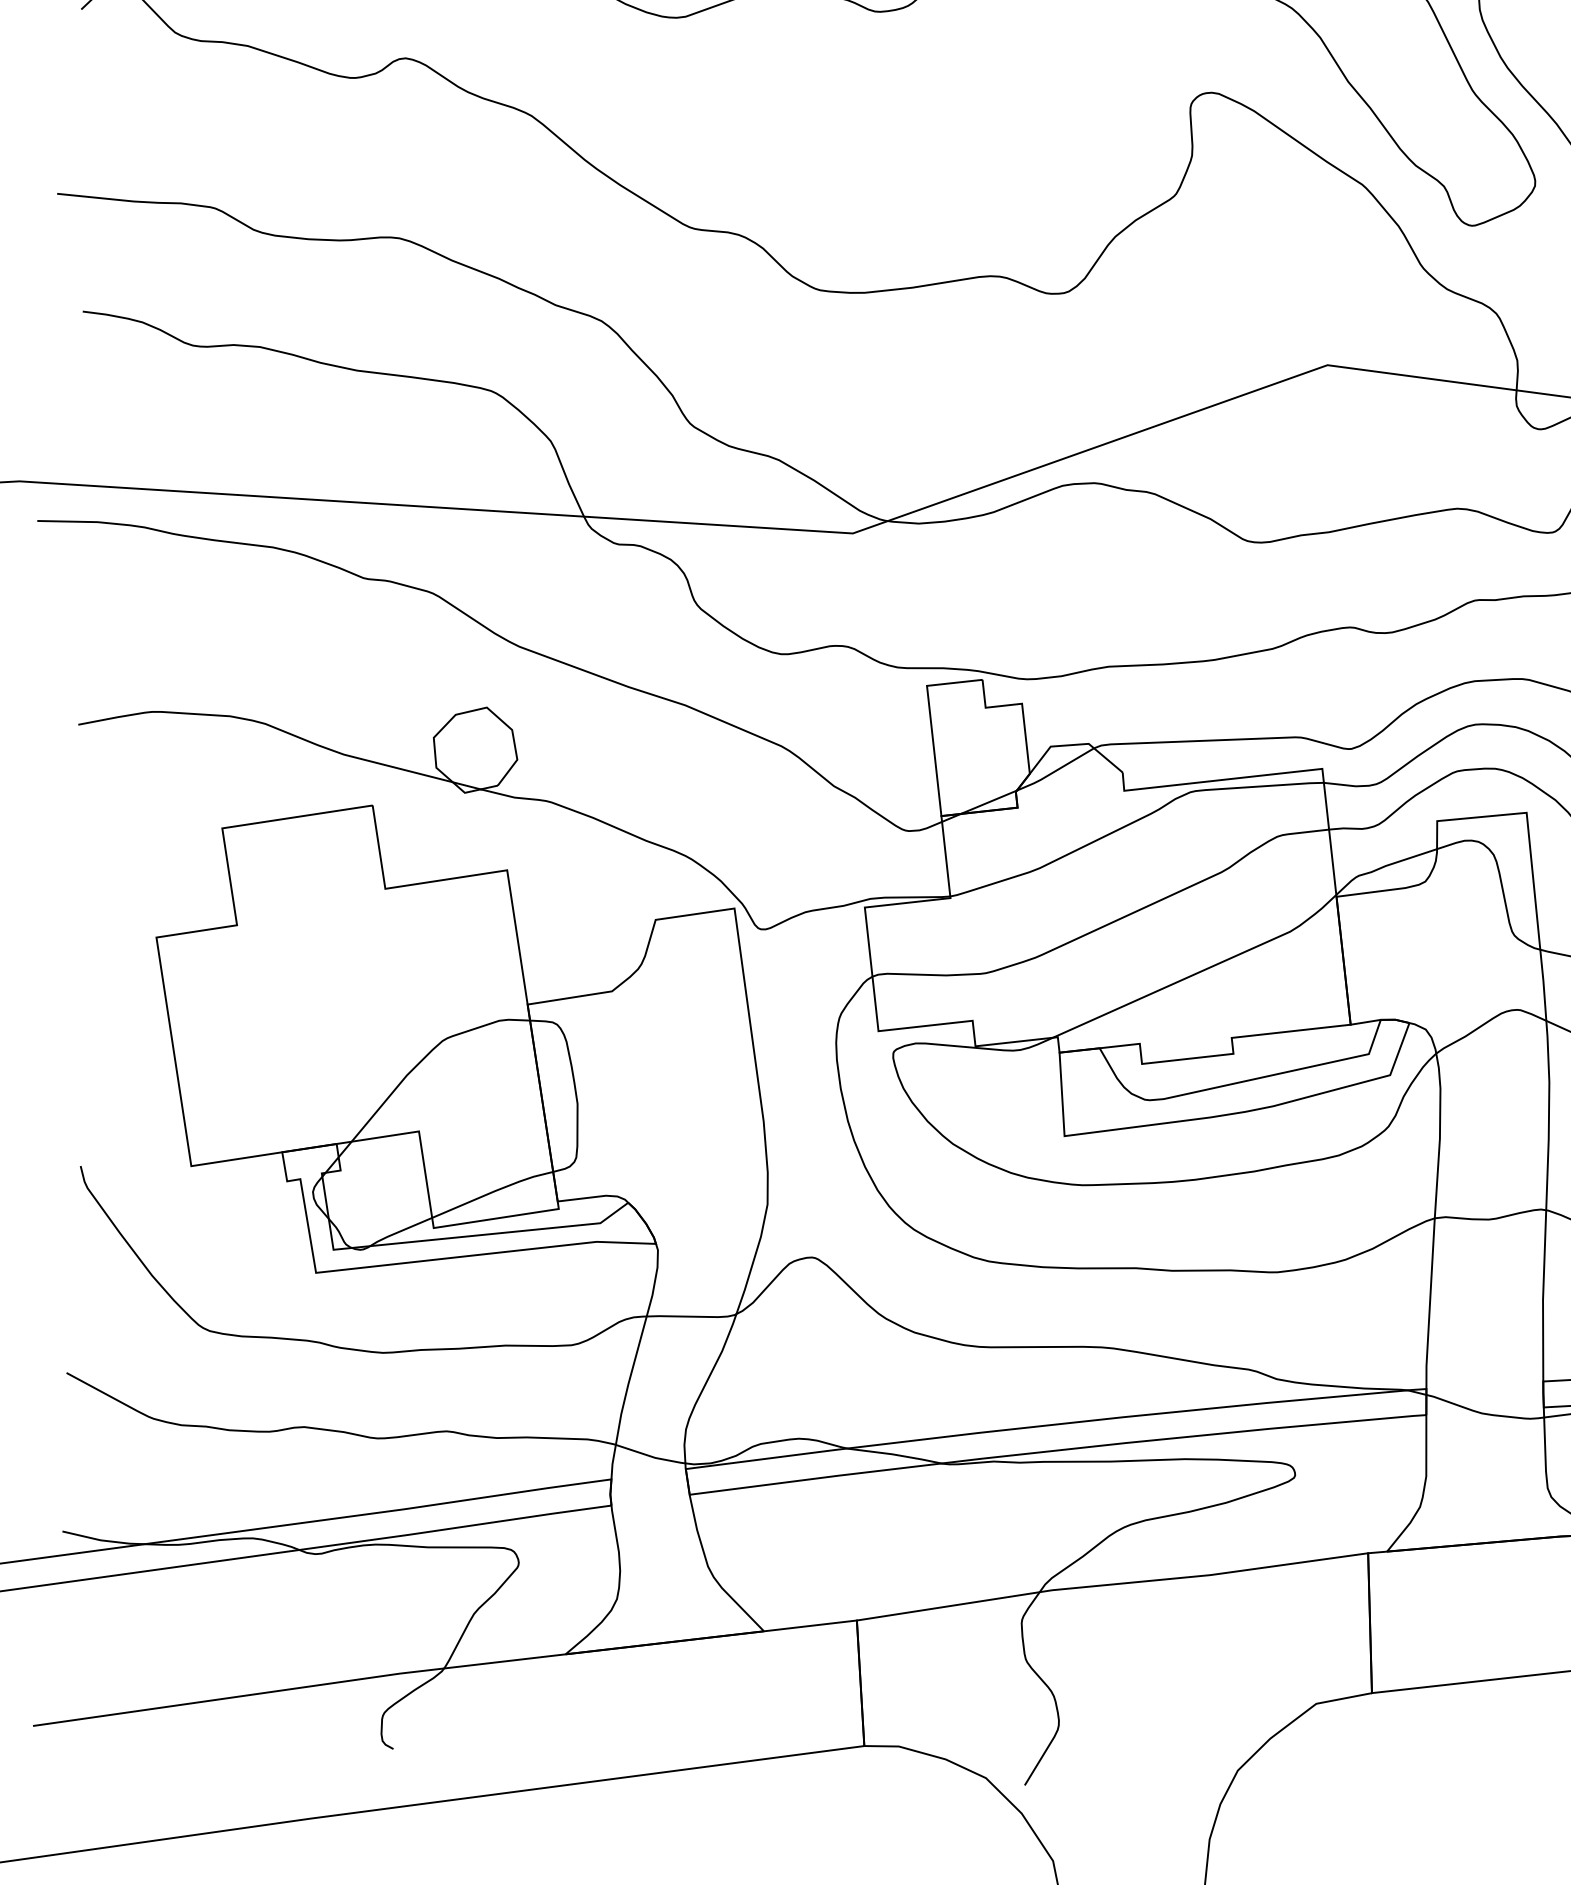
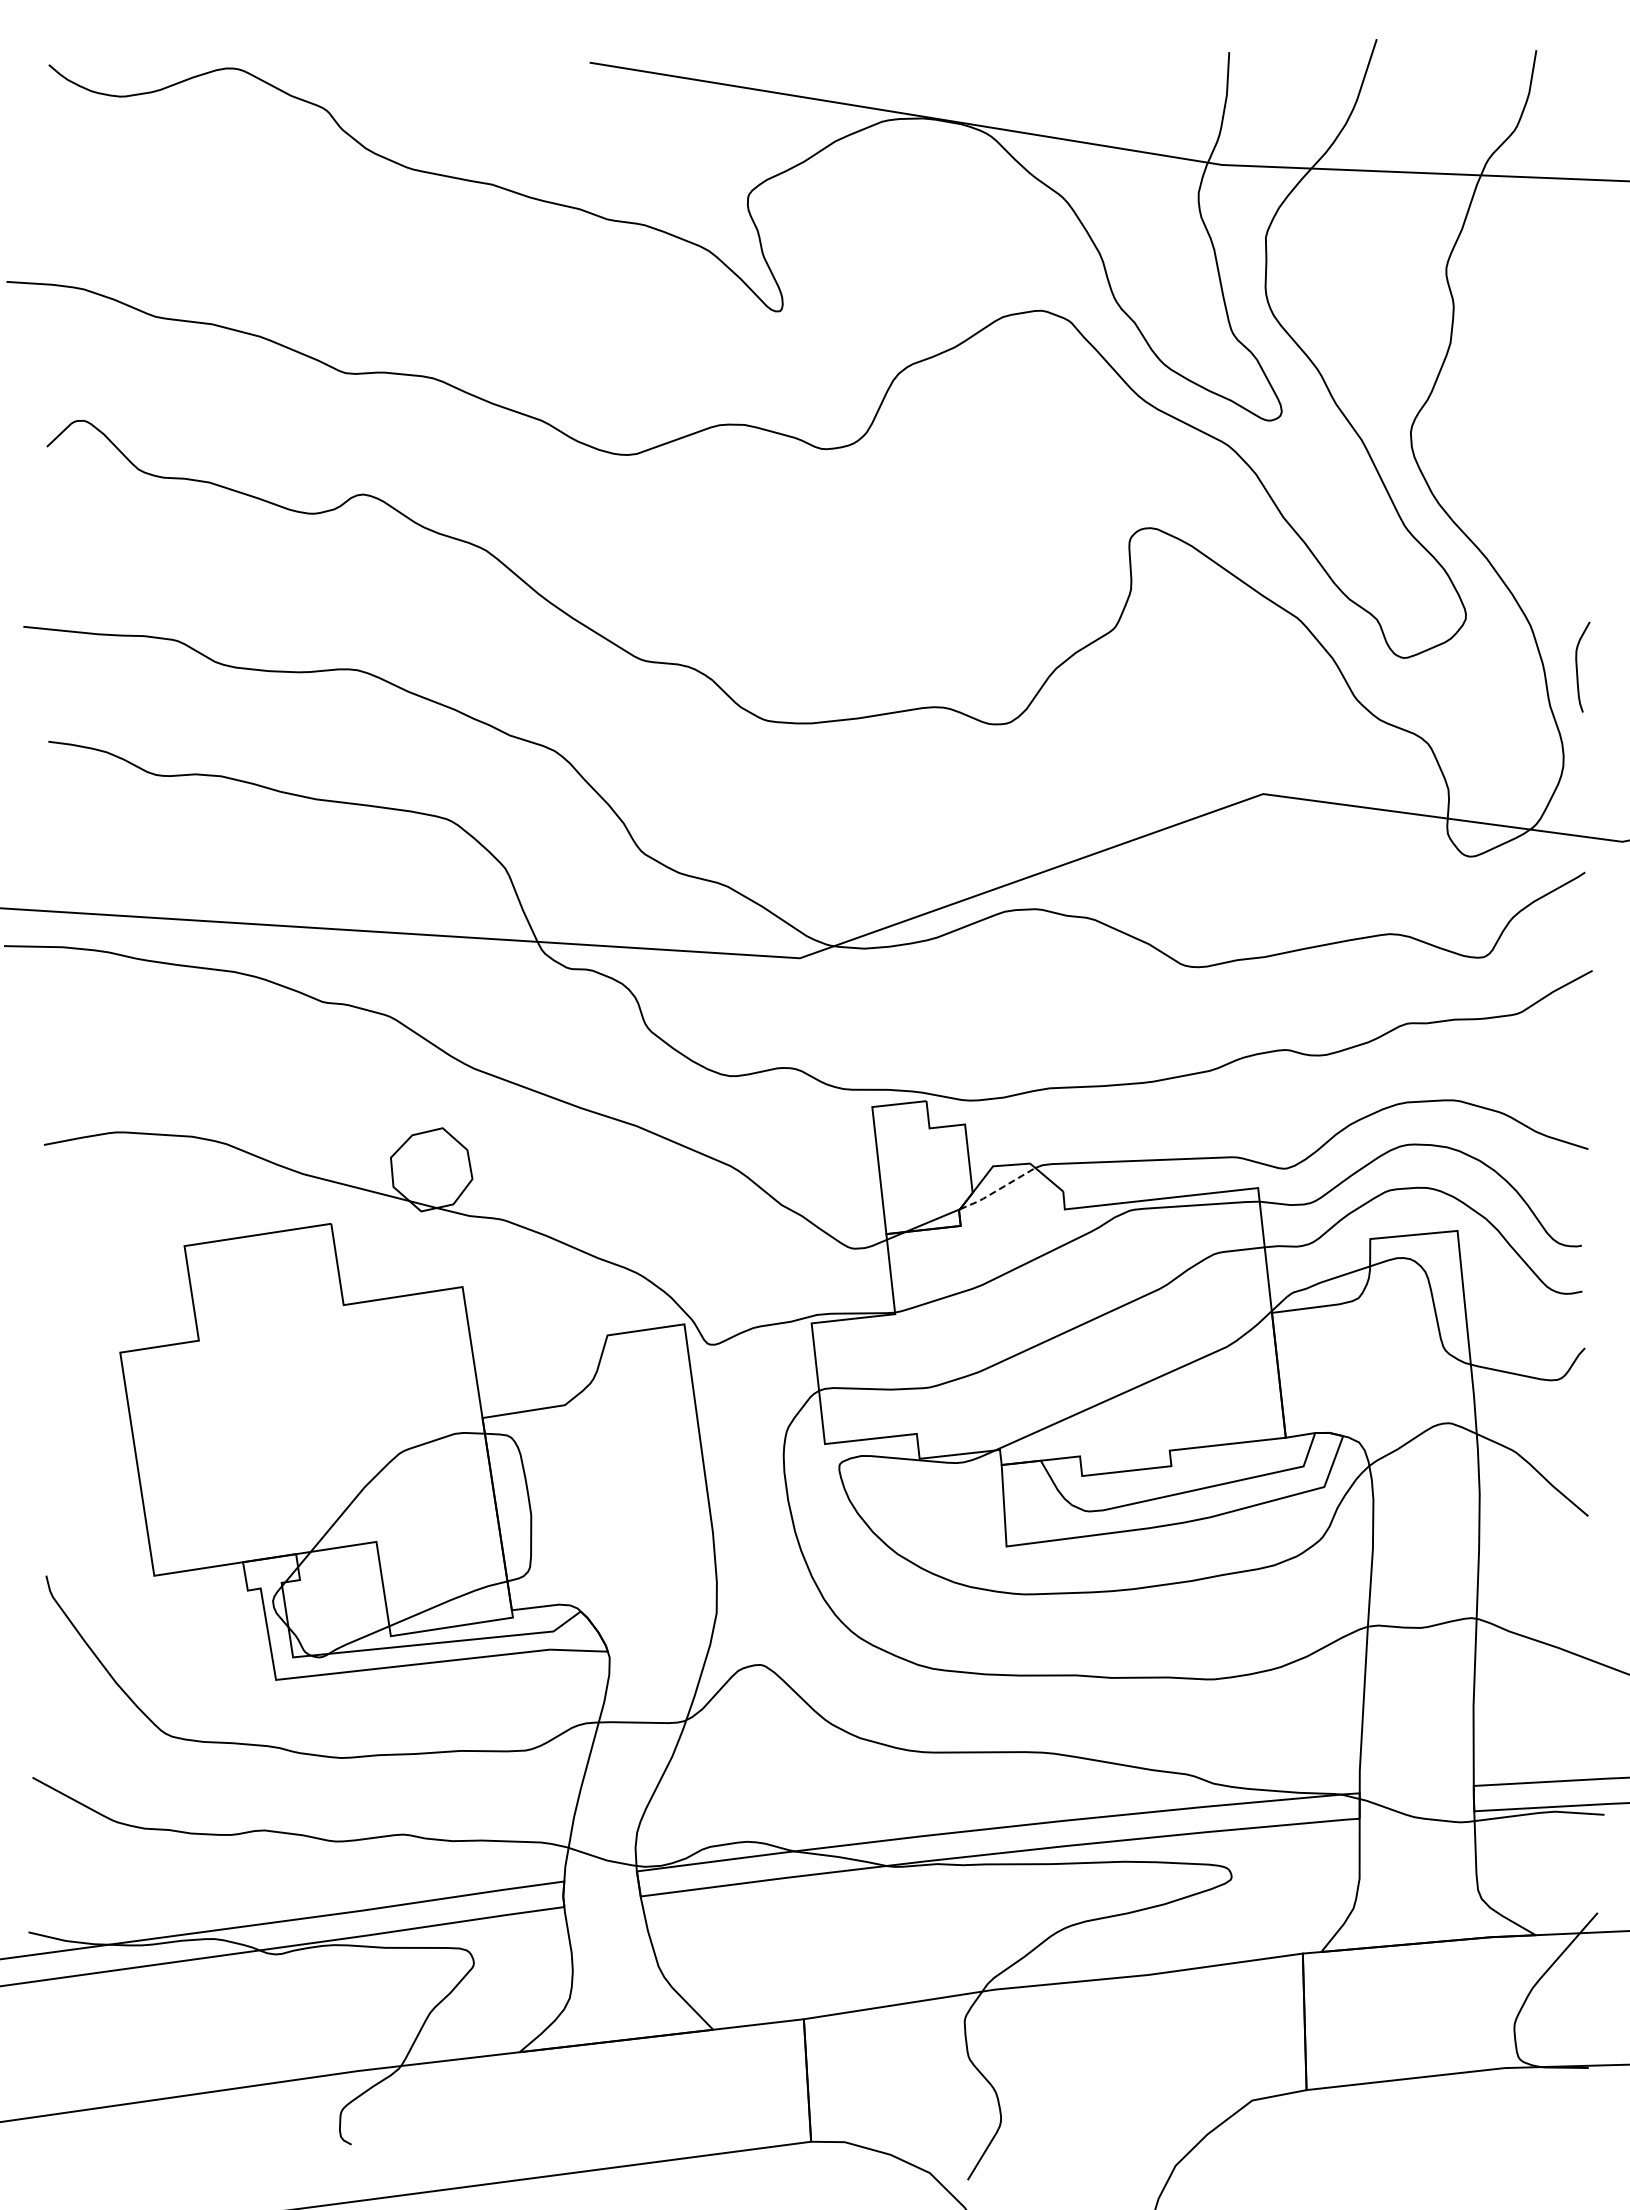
line: (1055, 771) -> (997, 1190), solid -> dashed

